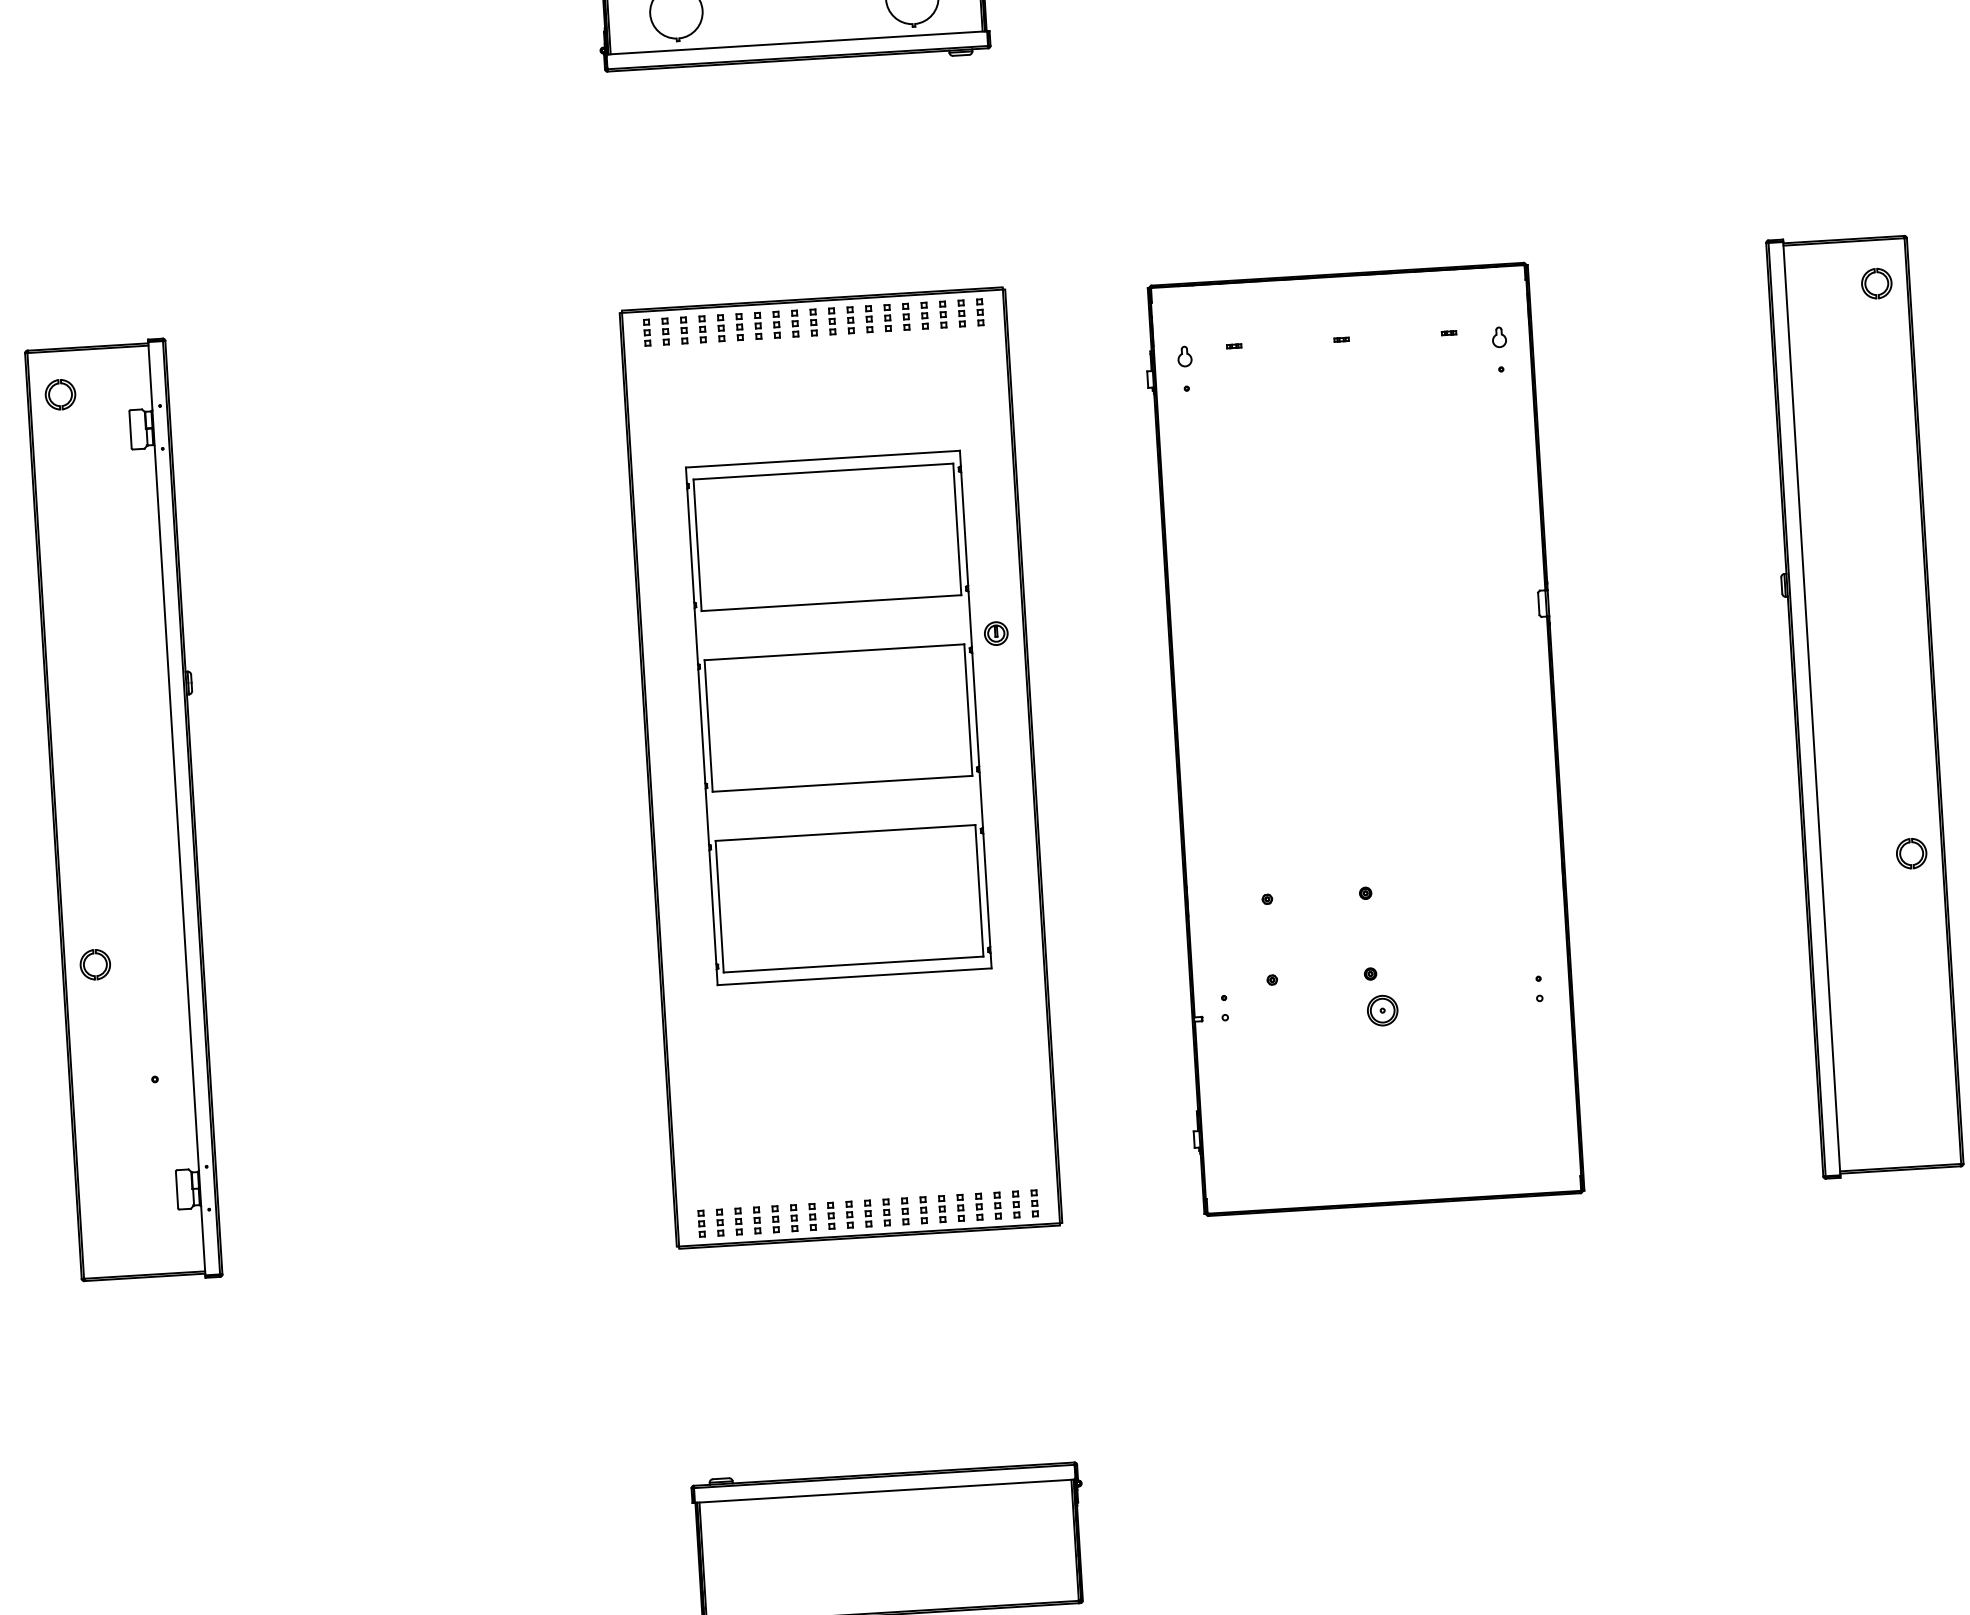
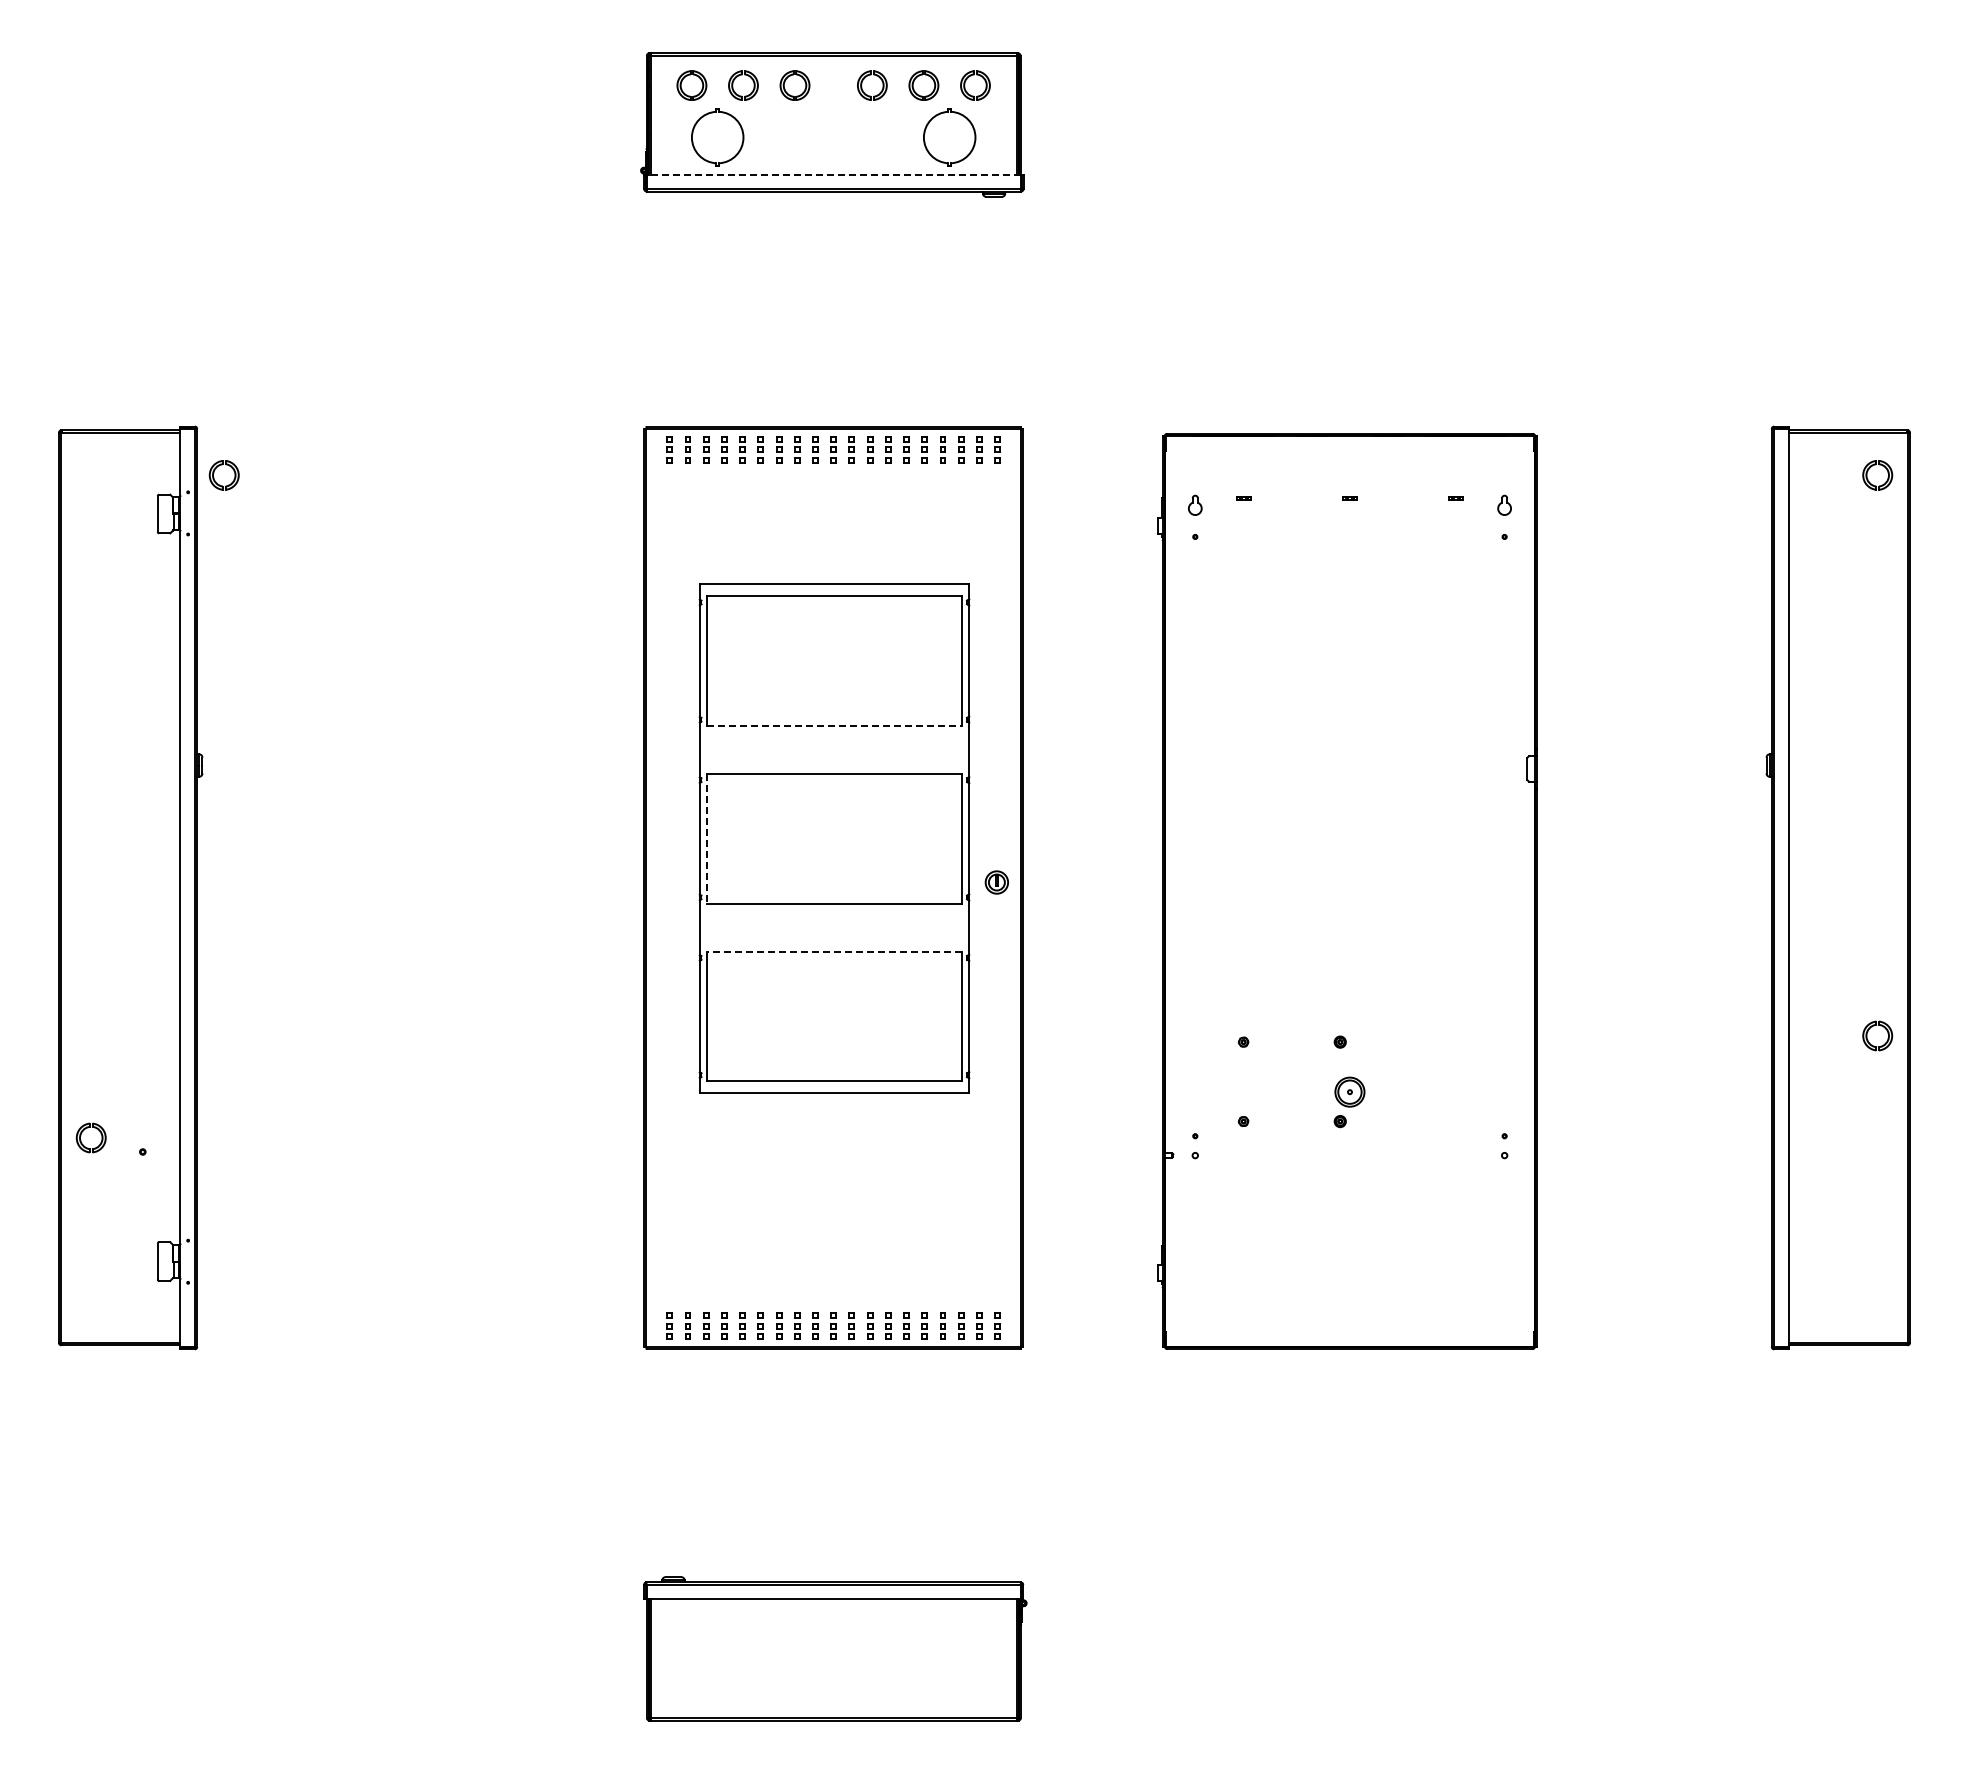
line: (796, 42) -> (833, 174), solid -> dashed
part: (50, 393) -> (214, 473), moved
line: (831, 602) -> (834, 725), solid -> dashed
part: (995, 633) -> (996, 882), moved
line: (708, 725) -> (706, 838), solid -> dashed
line: (845, 832) -> (834, 951), solid -> dashed
part: (91, 955) -> (88, 1128), moved
part: (1382, 1010) -> (1349, 1091), moved

